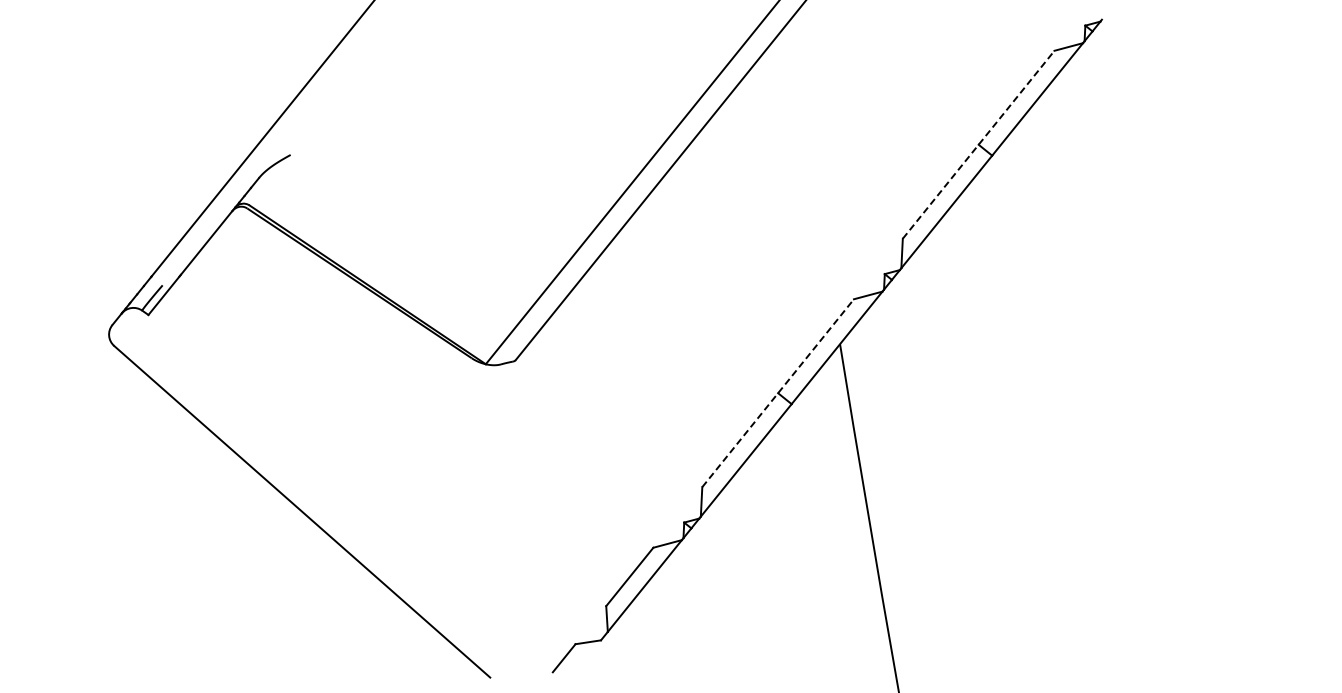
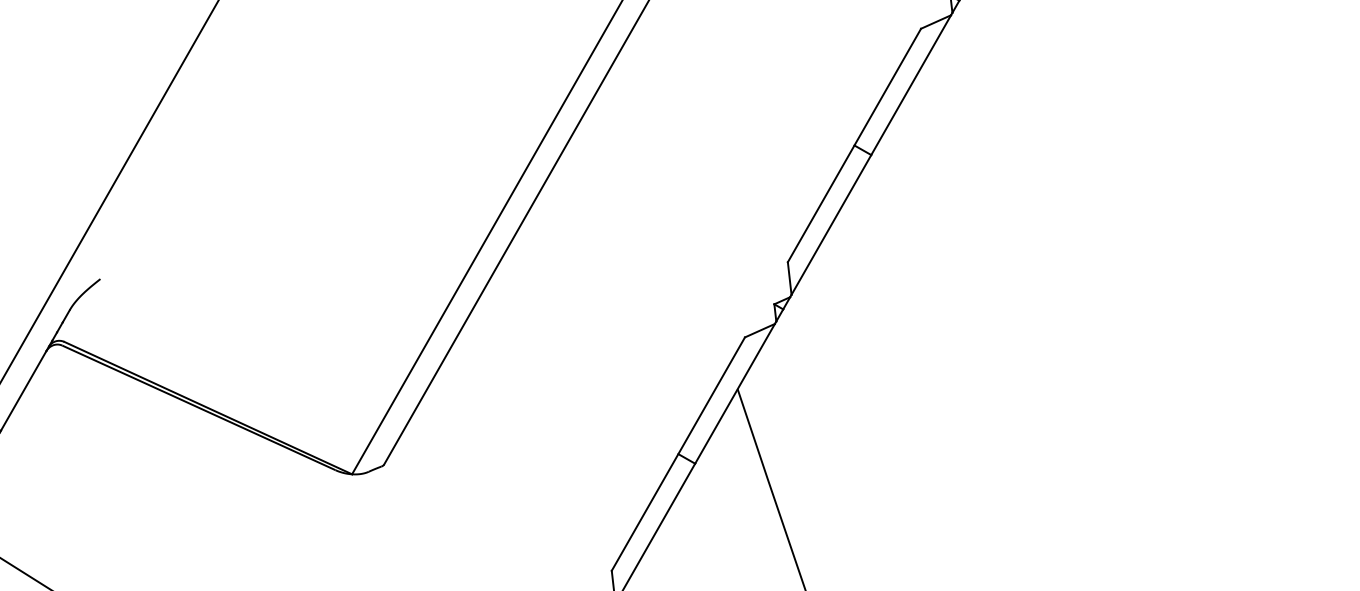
line: (978, 144) -> (854, 145), dashed -> solid
line: (778, 393) -> (678, 454), dashed -> solid

